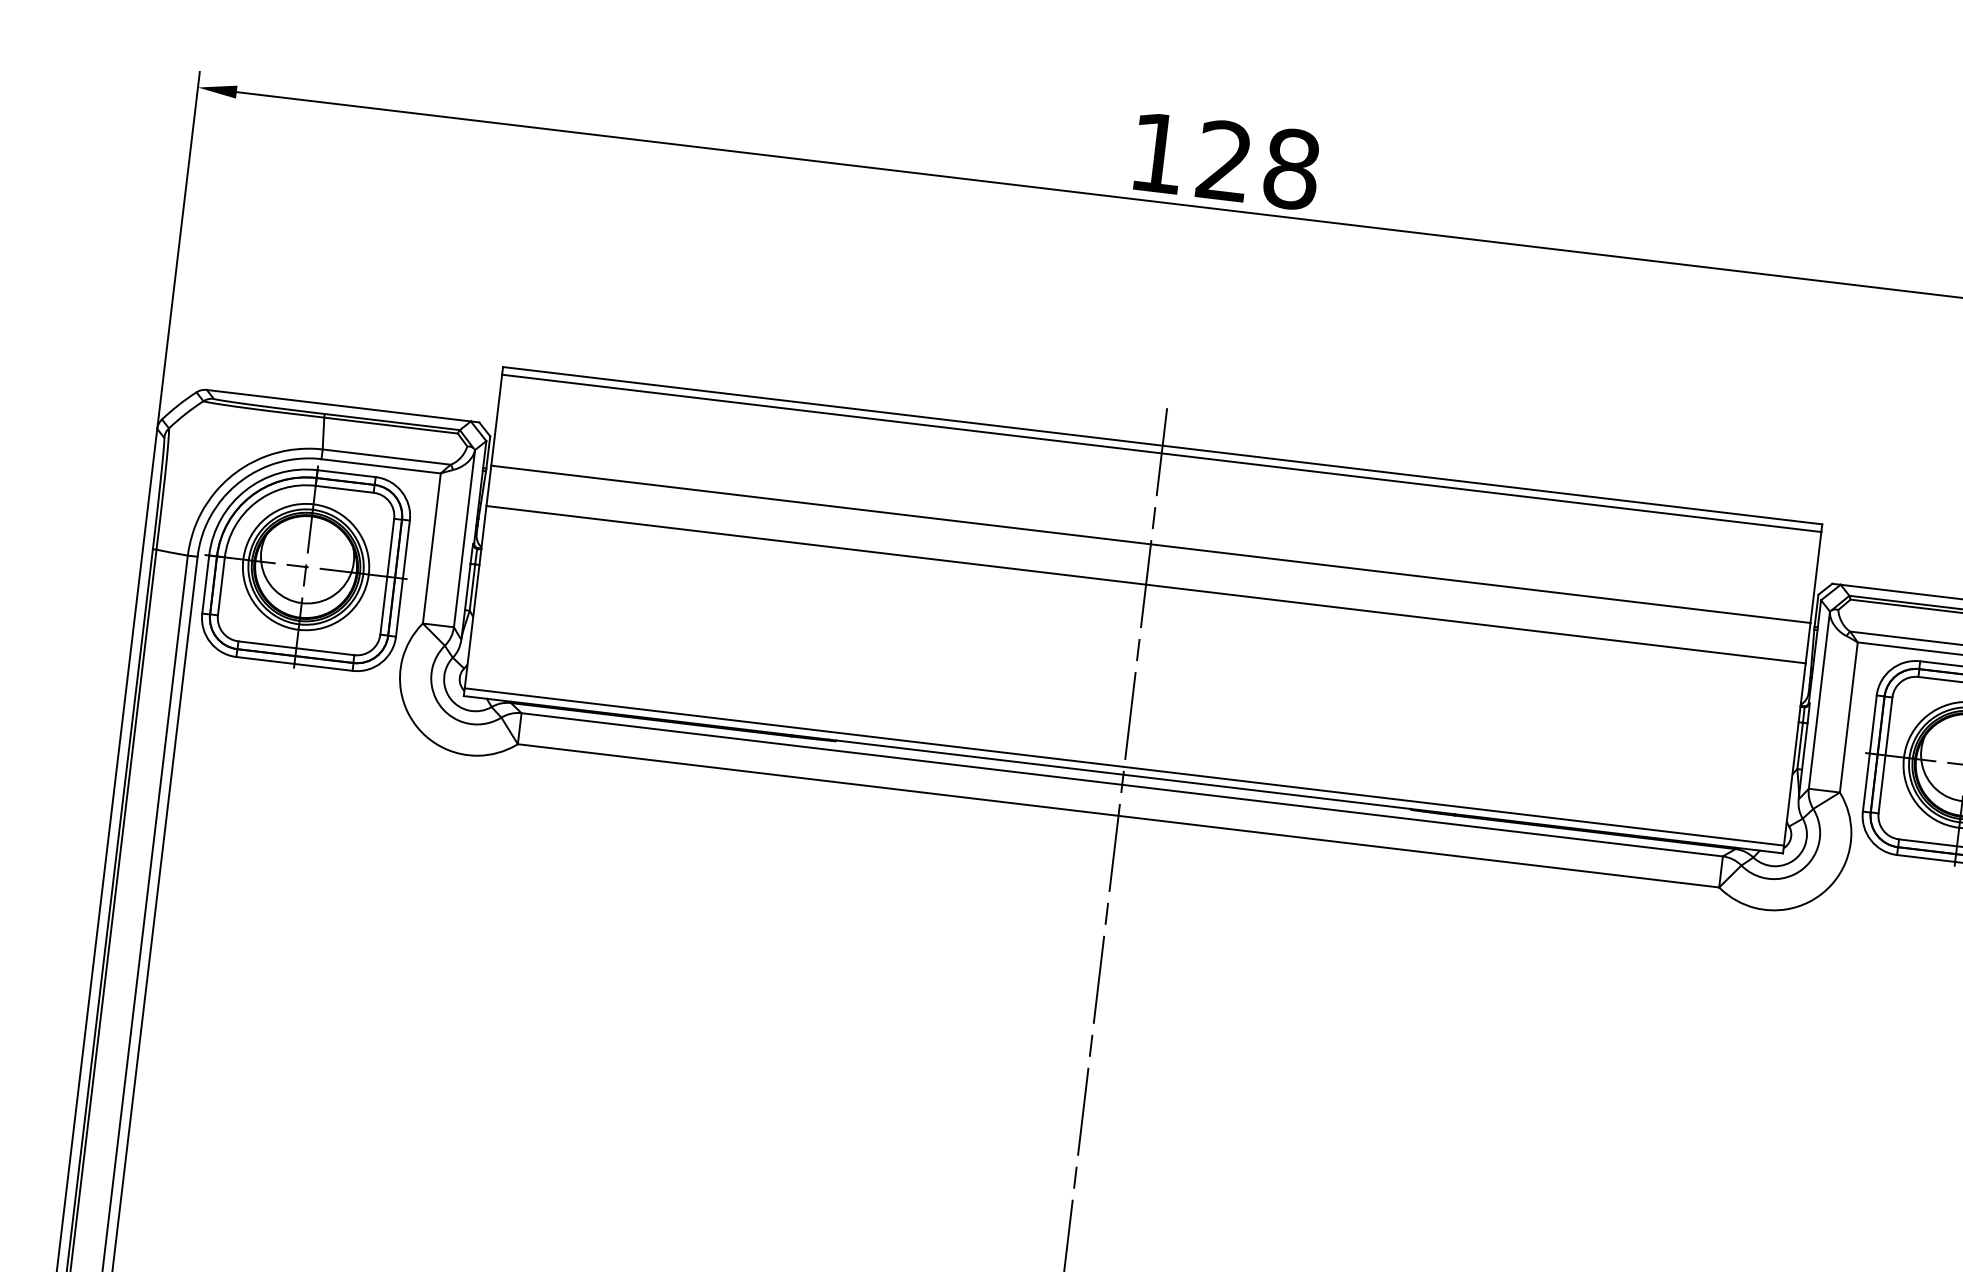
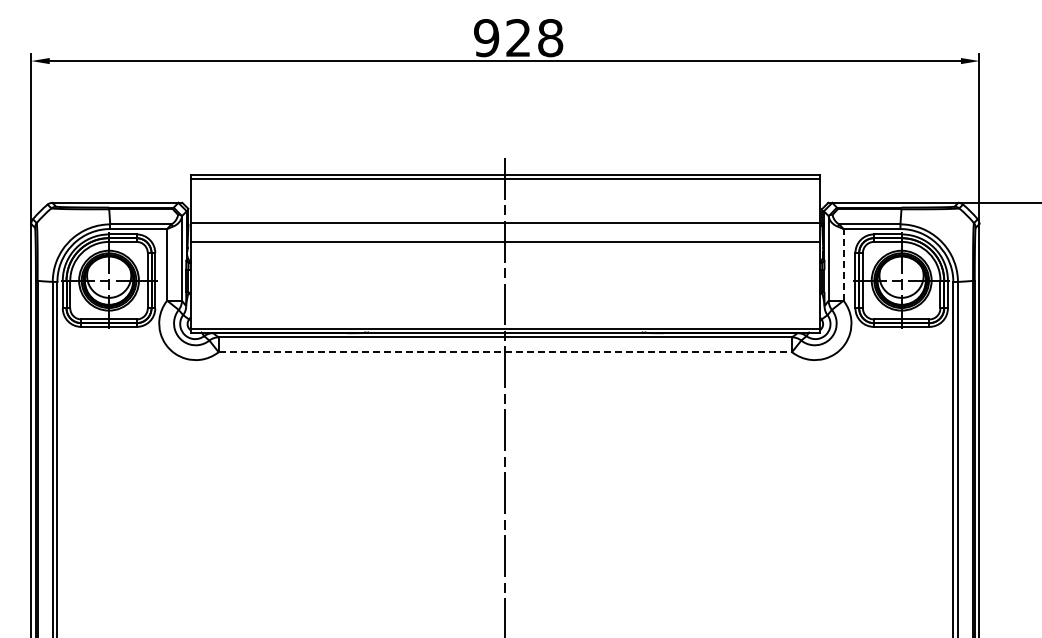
text: (1157, 153) -> (486, 38), 128 -> 928
line: (1848, 716) -> (843, 264), solid -> dashed
line: (1118, 816) -> (505, 352), solid -> dashed

